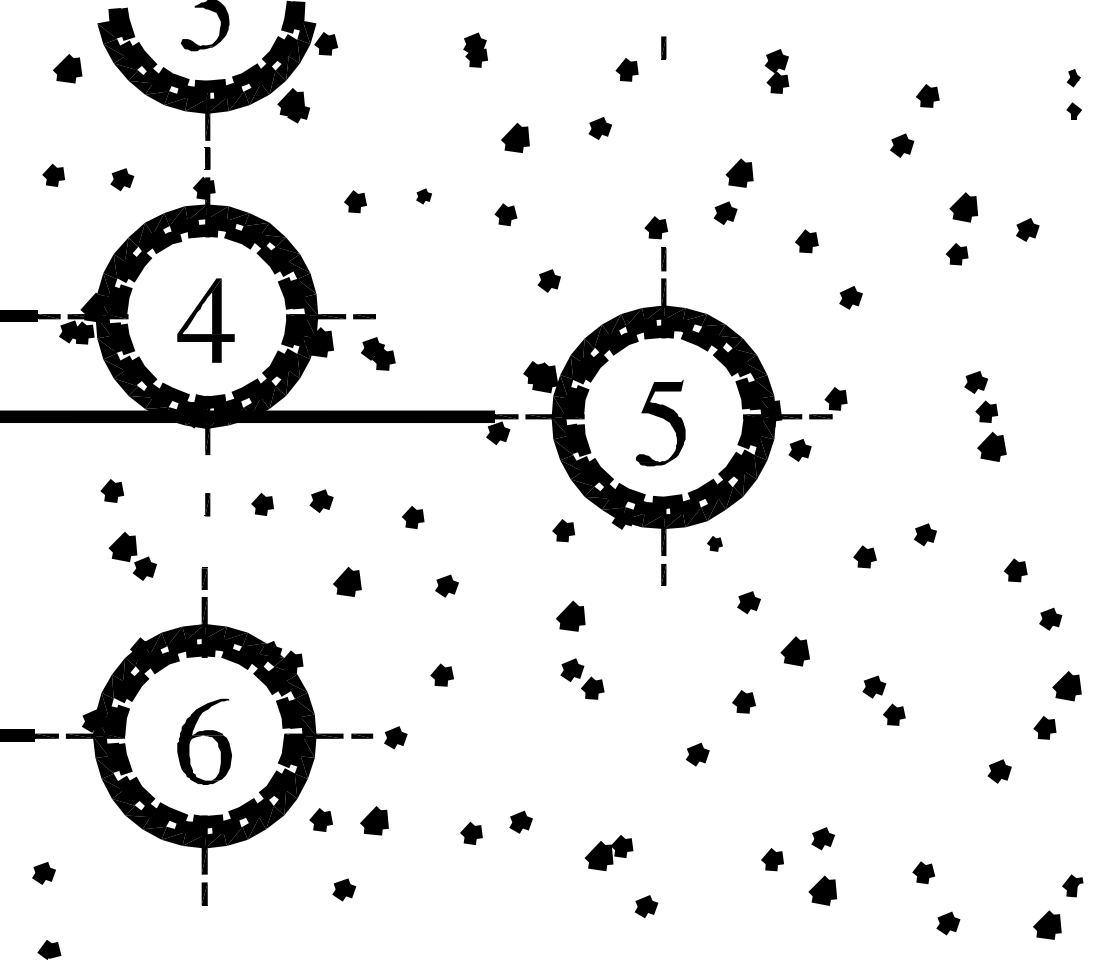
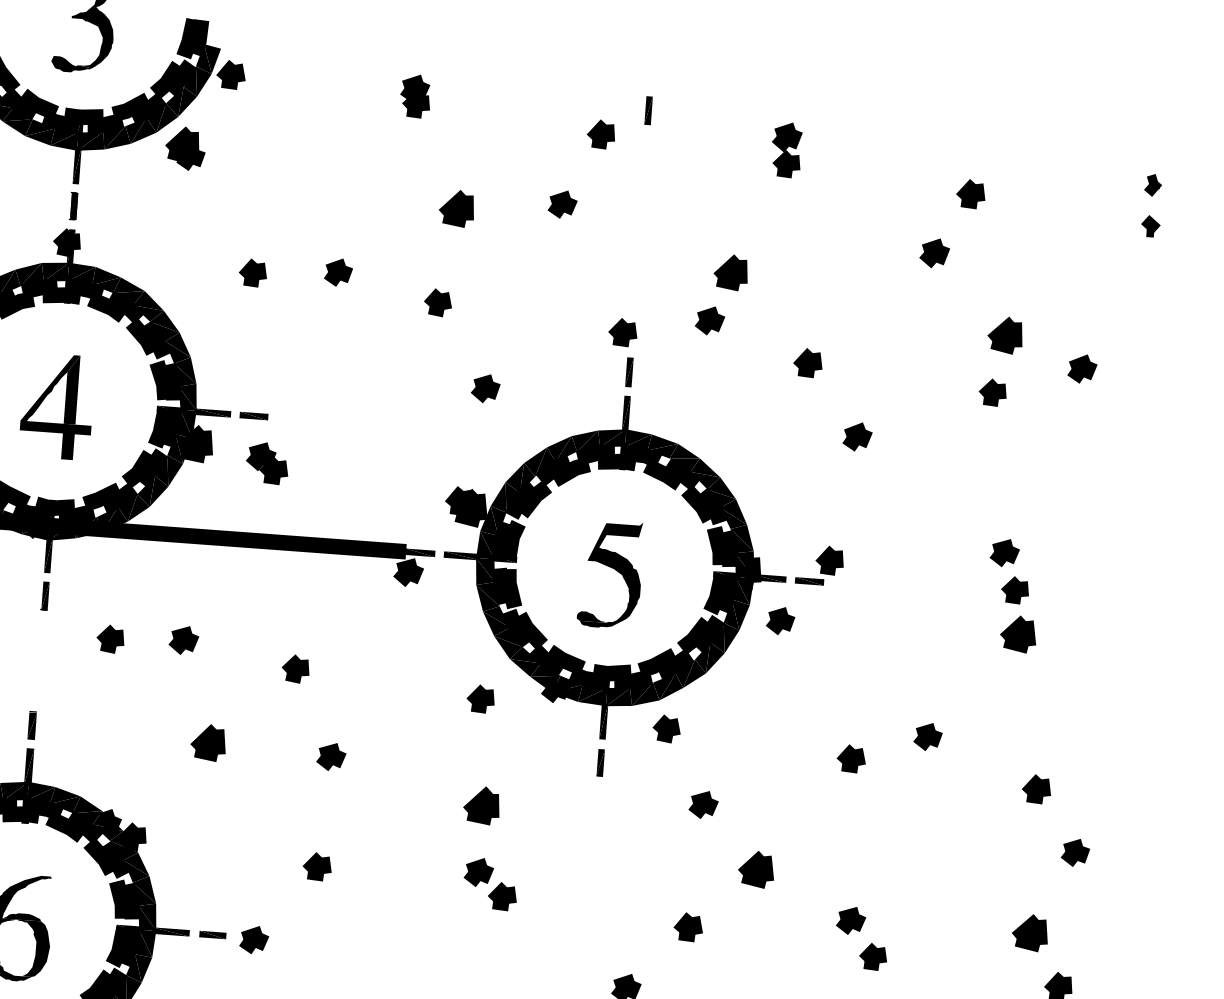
part: (423, 196) -> (337, 272), size x1.43
part: (207, 504) -> (45, 595), moved
part: (714, 543) -> (666, 728), size x1.43
part: (1066, 686) -> (1029, 933), moved

